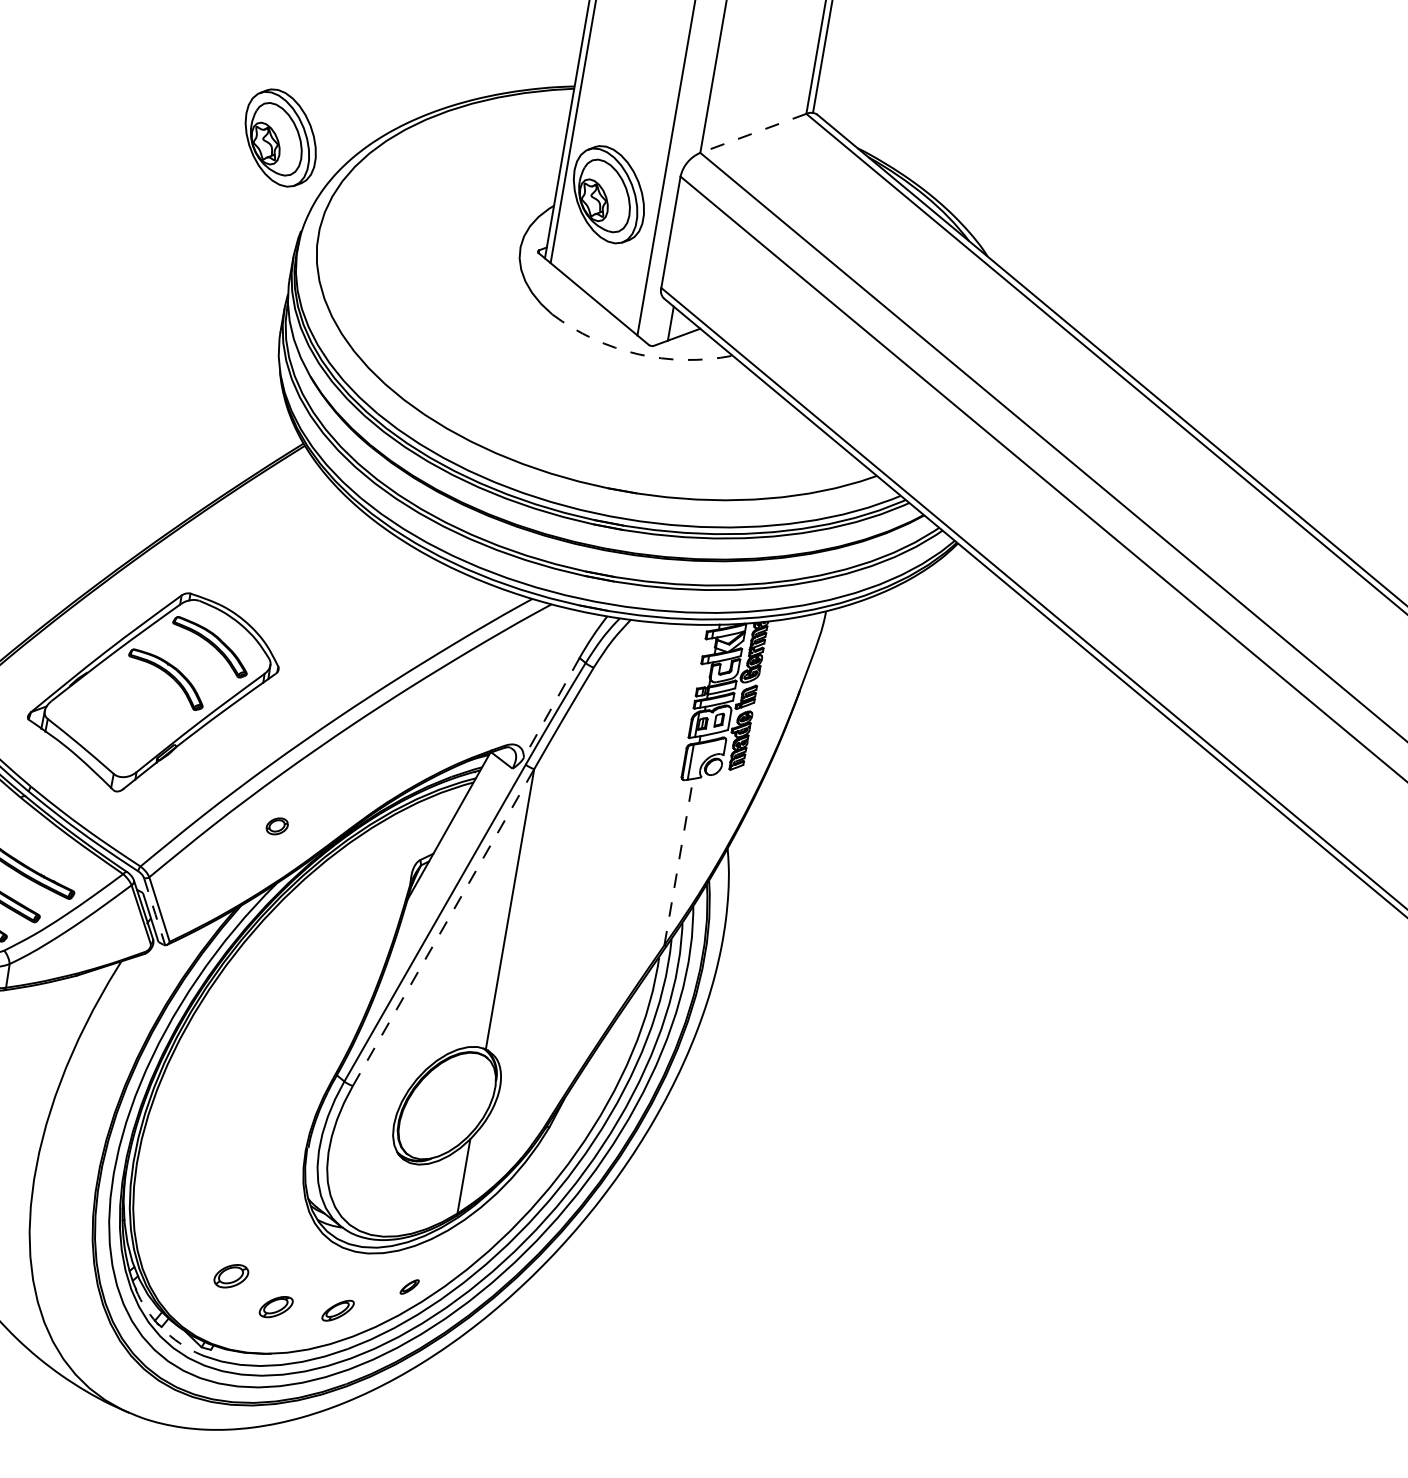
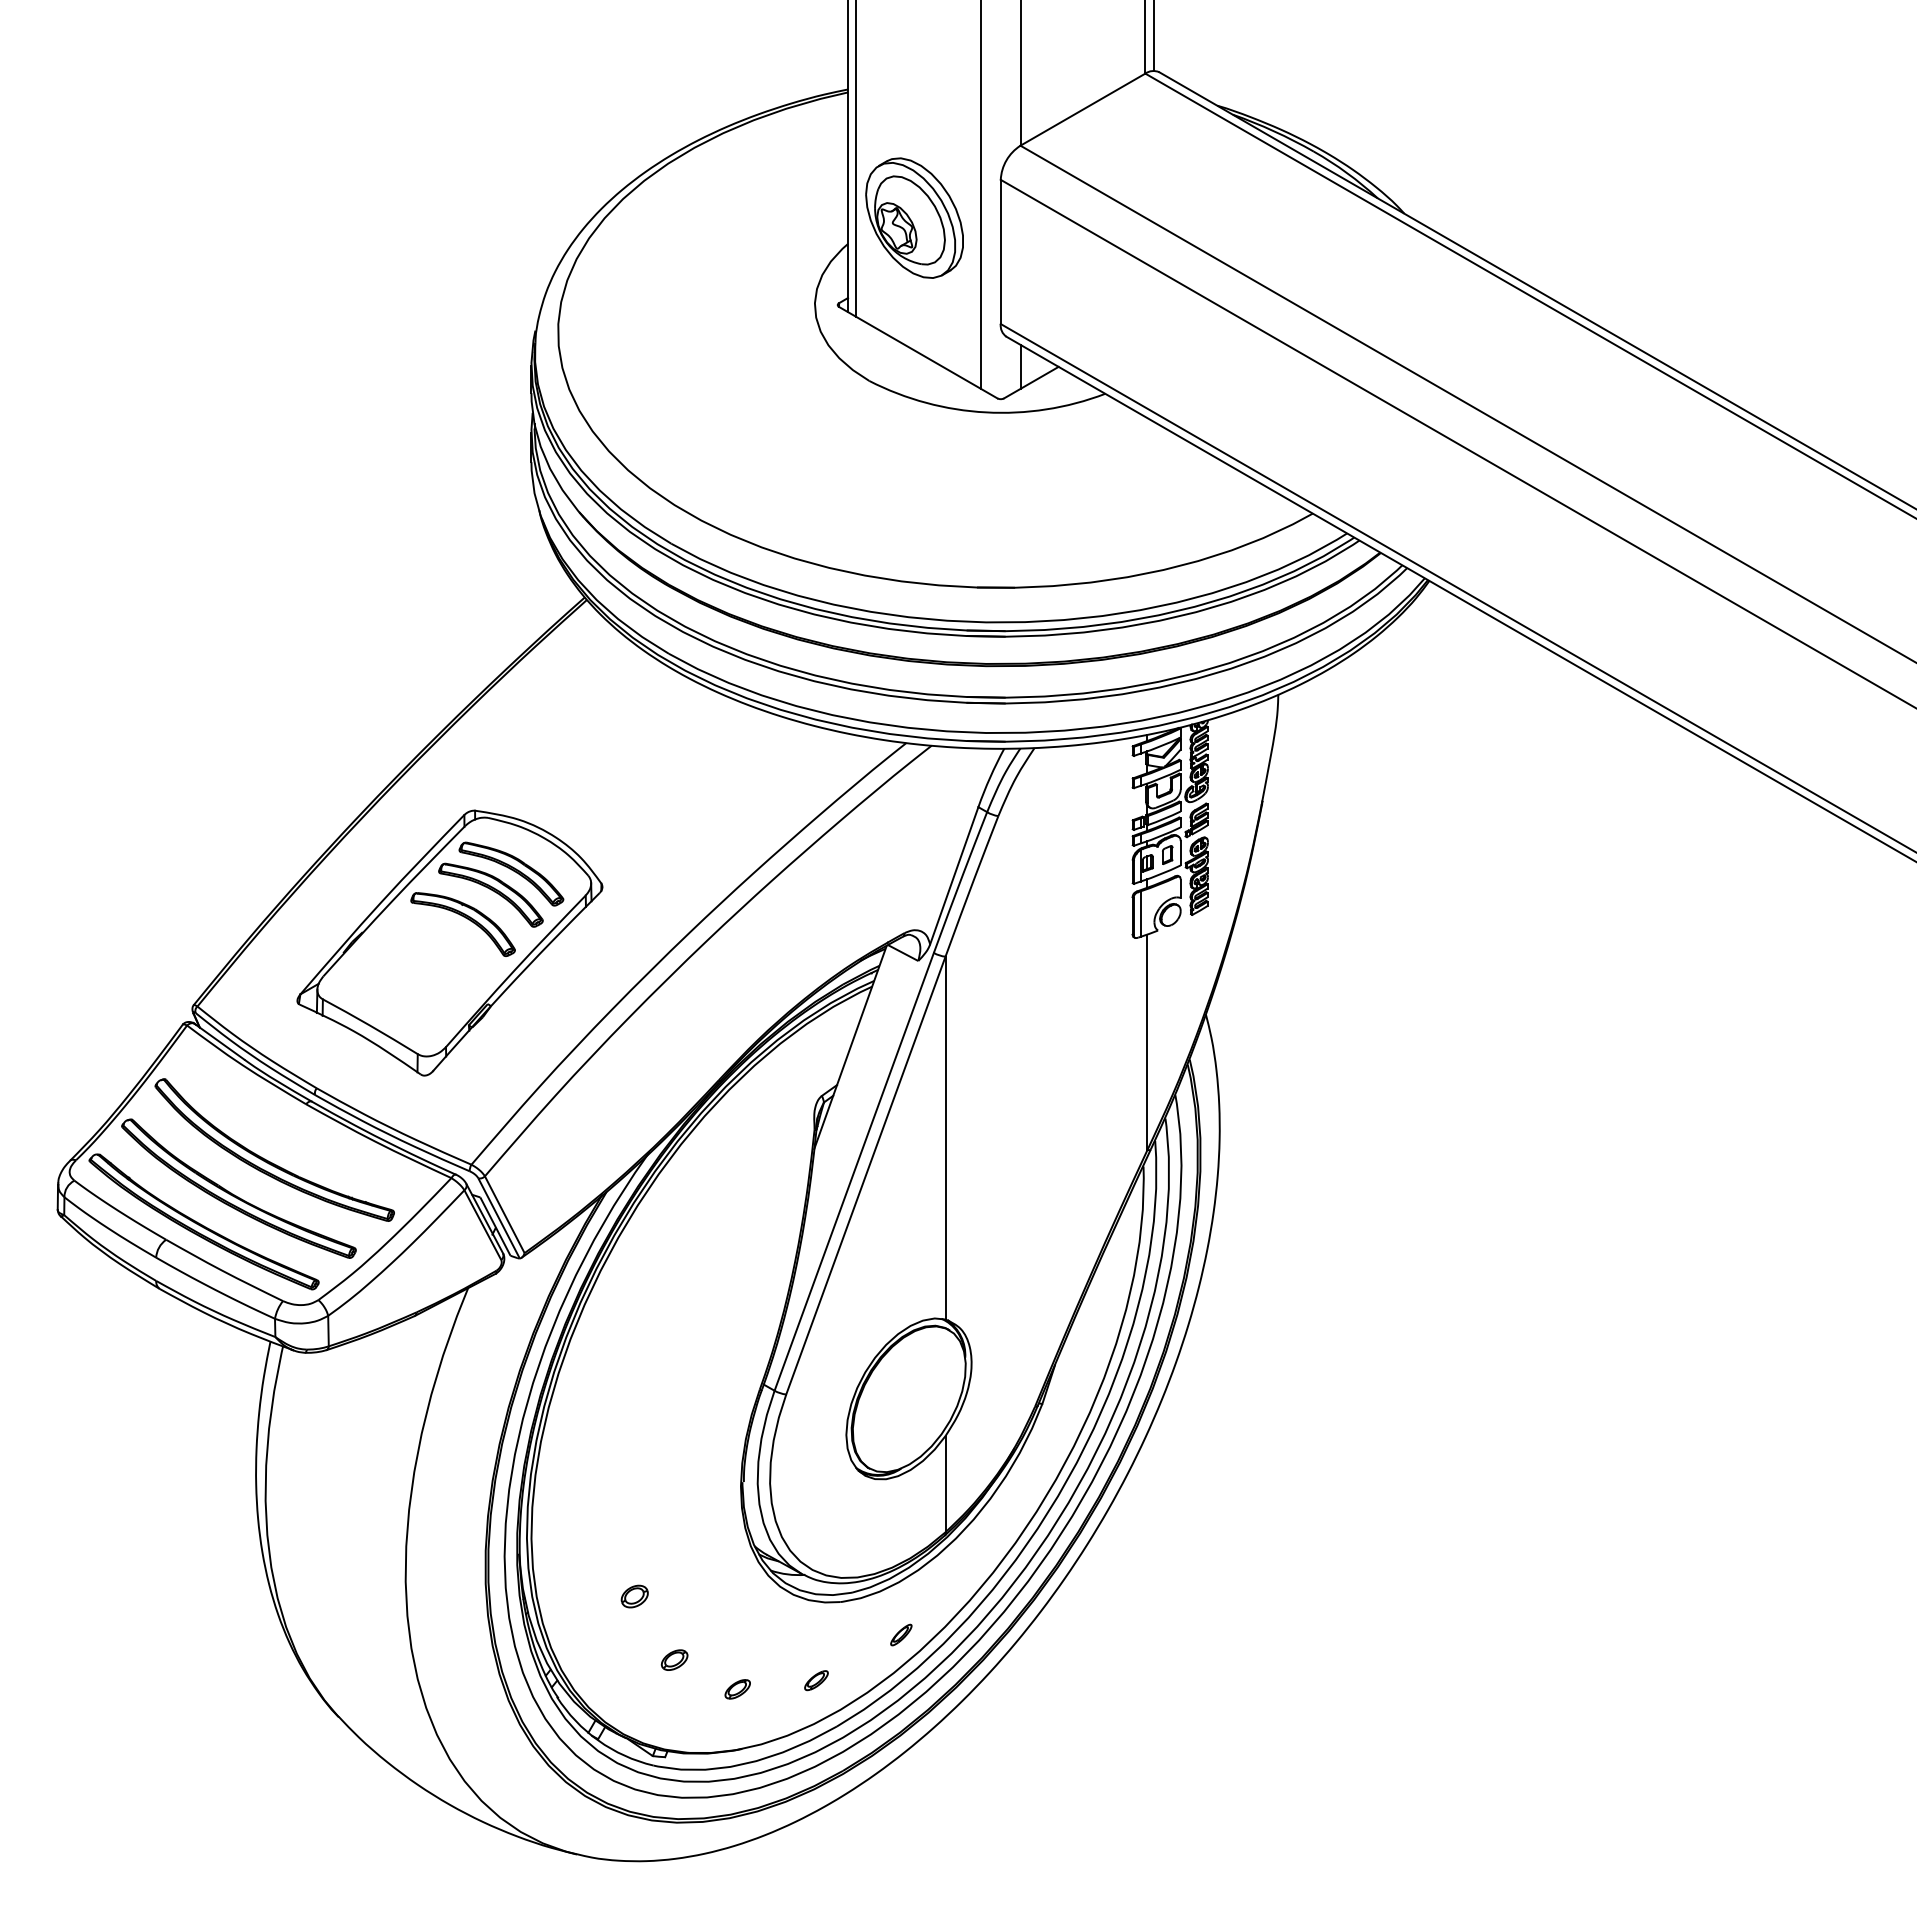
line: (753, 133) -> (1082, 109), dashed -> solid
part: (280, 137) -> (489, 217), removed
arc: (637, 354) -> (985, 412), dashed -> solid
part: (191, 660) -> (490, 894), added
line: (552, 707) -> (954, 875), dashed -> solid
part: (277, 826) -> (634, 1596), moved
line: (678, 862) -> (1147, 1042), dashed -> solid
line: (154, 911) -> (499, 1218), dashed -> solid
line: (443, 927) -> (865, 1175), dashed -> solid
part: (231, 1275) -> (674, 1659), size x0.62
part: (275, 1307) -> (737, 1689), size x0.62
part: (338, 1310) -> (816, 1680), size x0.62
arc: (161, 1328) -> (598, 1740), dashed -> solid

